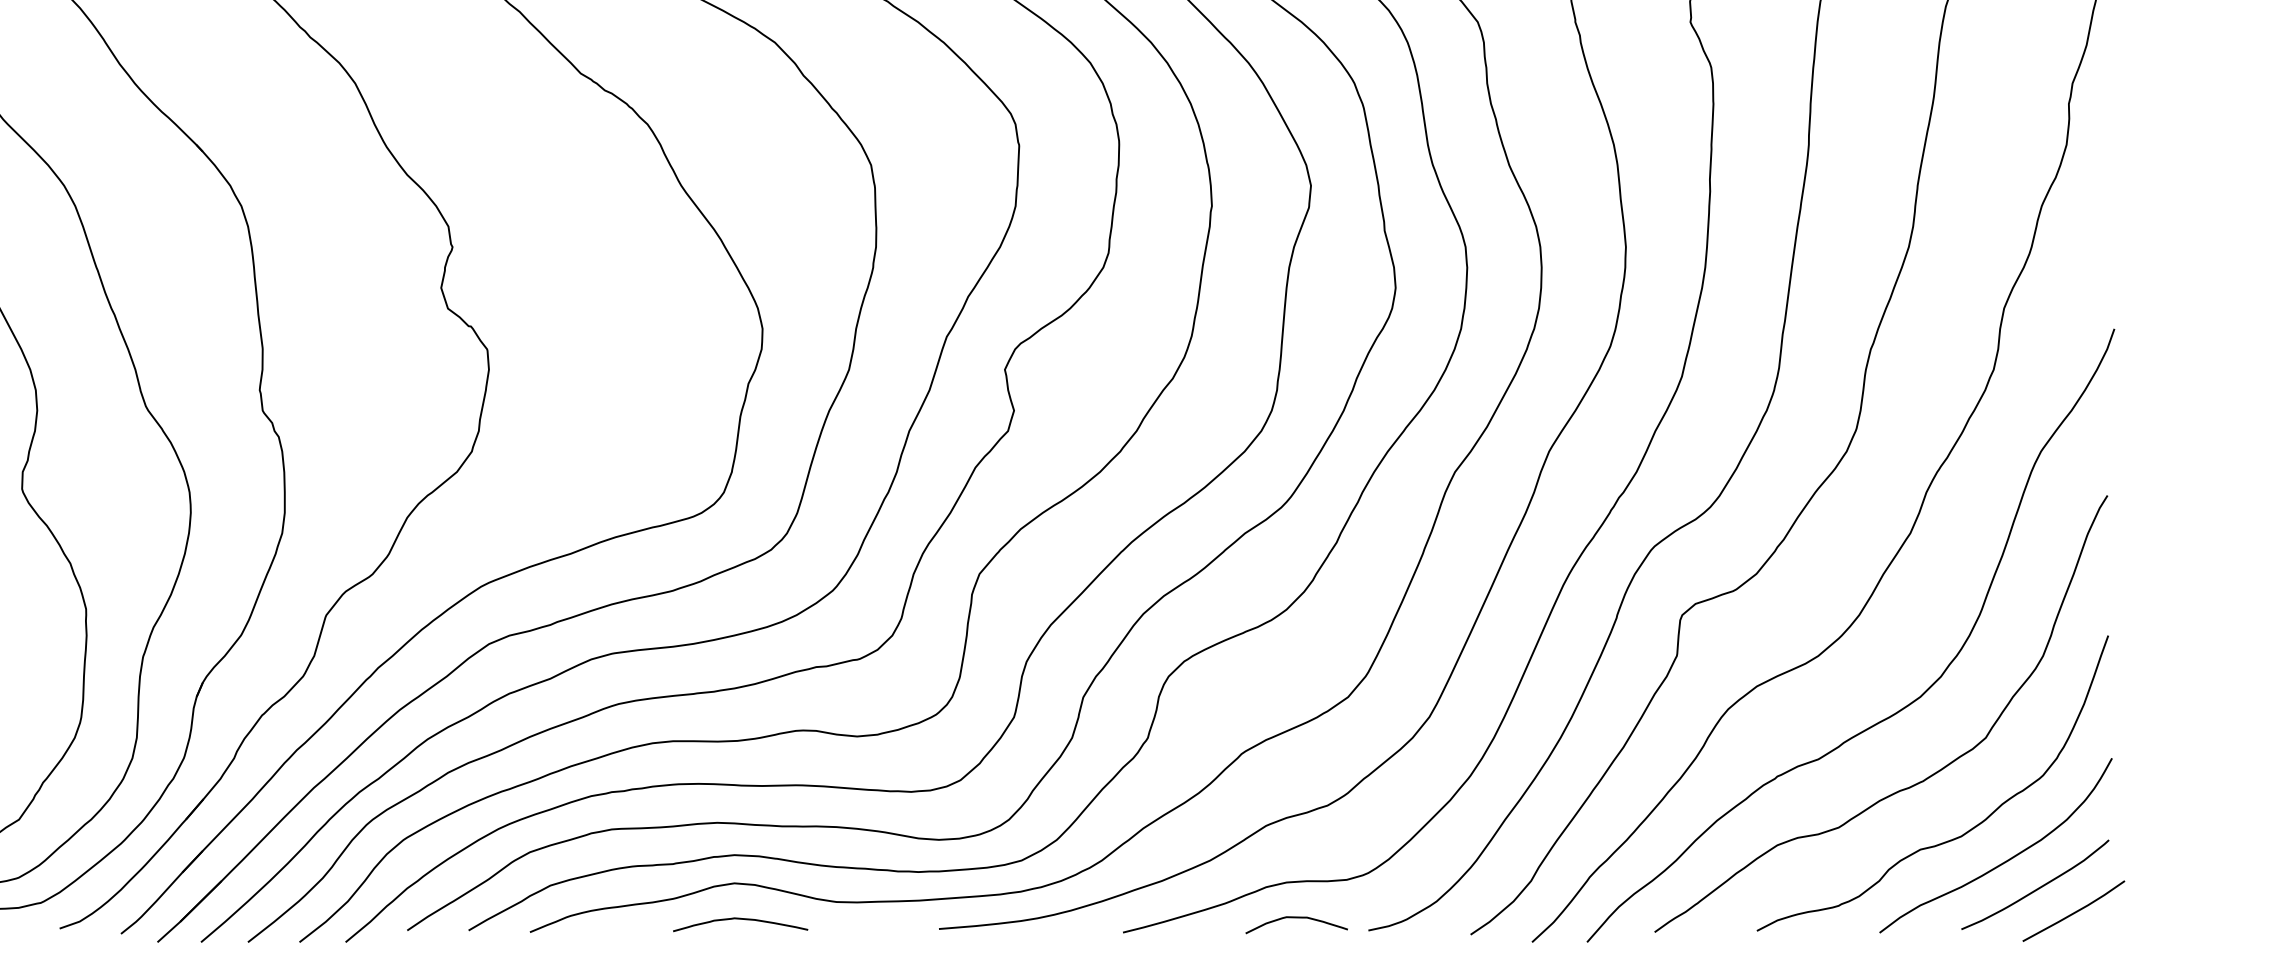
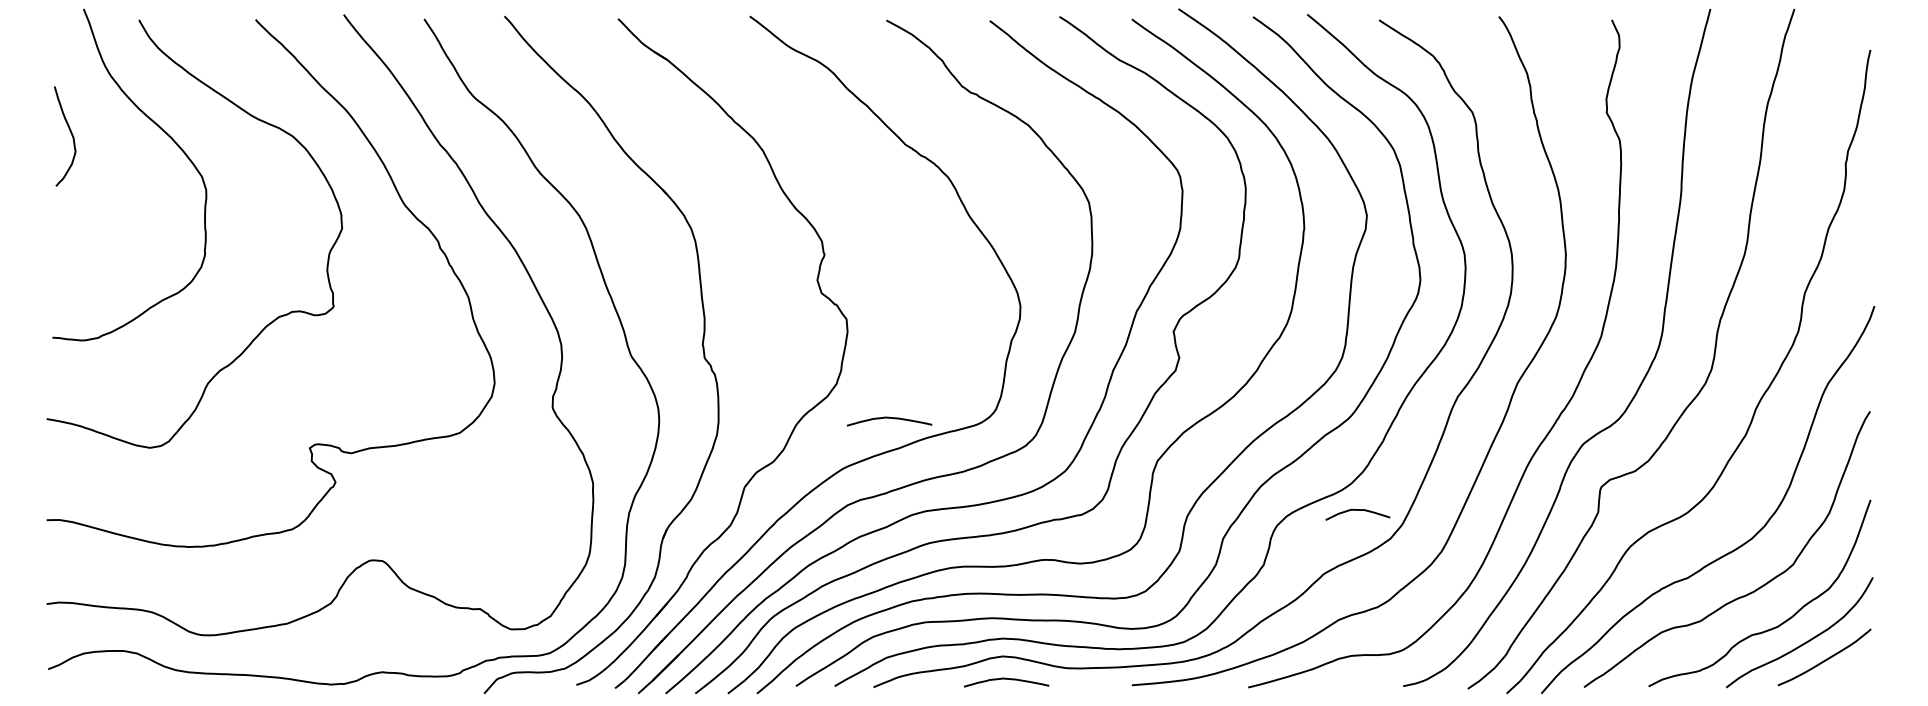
curve: (555, 506) -> (889, 418), added
line: (2073, 911) -> (1848, 674), removed
curve: (1296, 918) -> (1357, 510), moved

